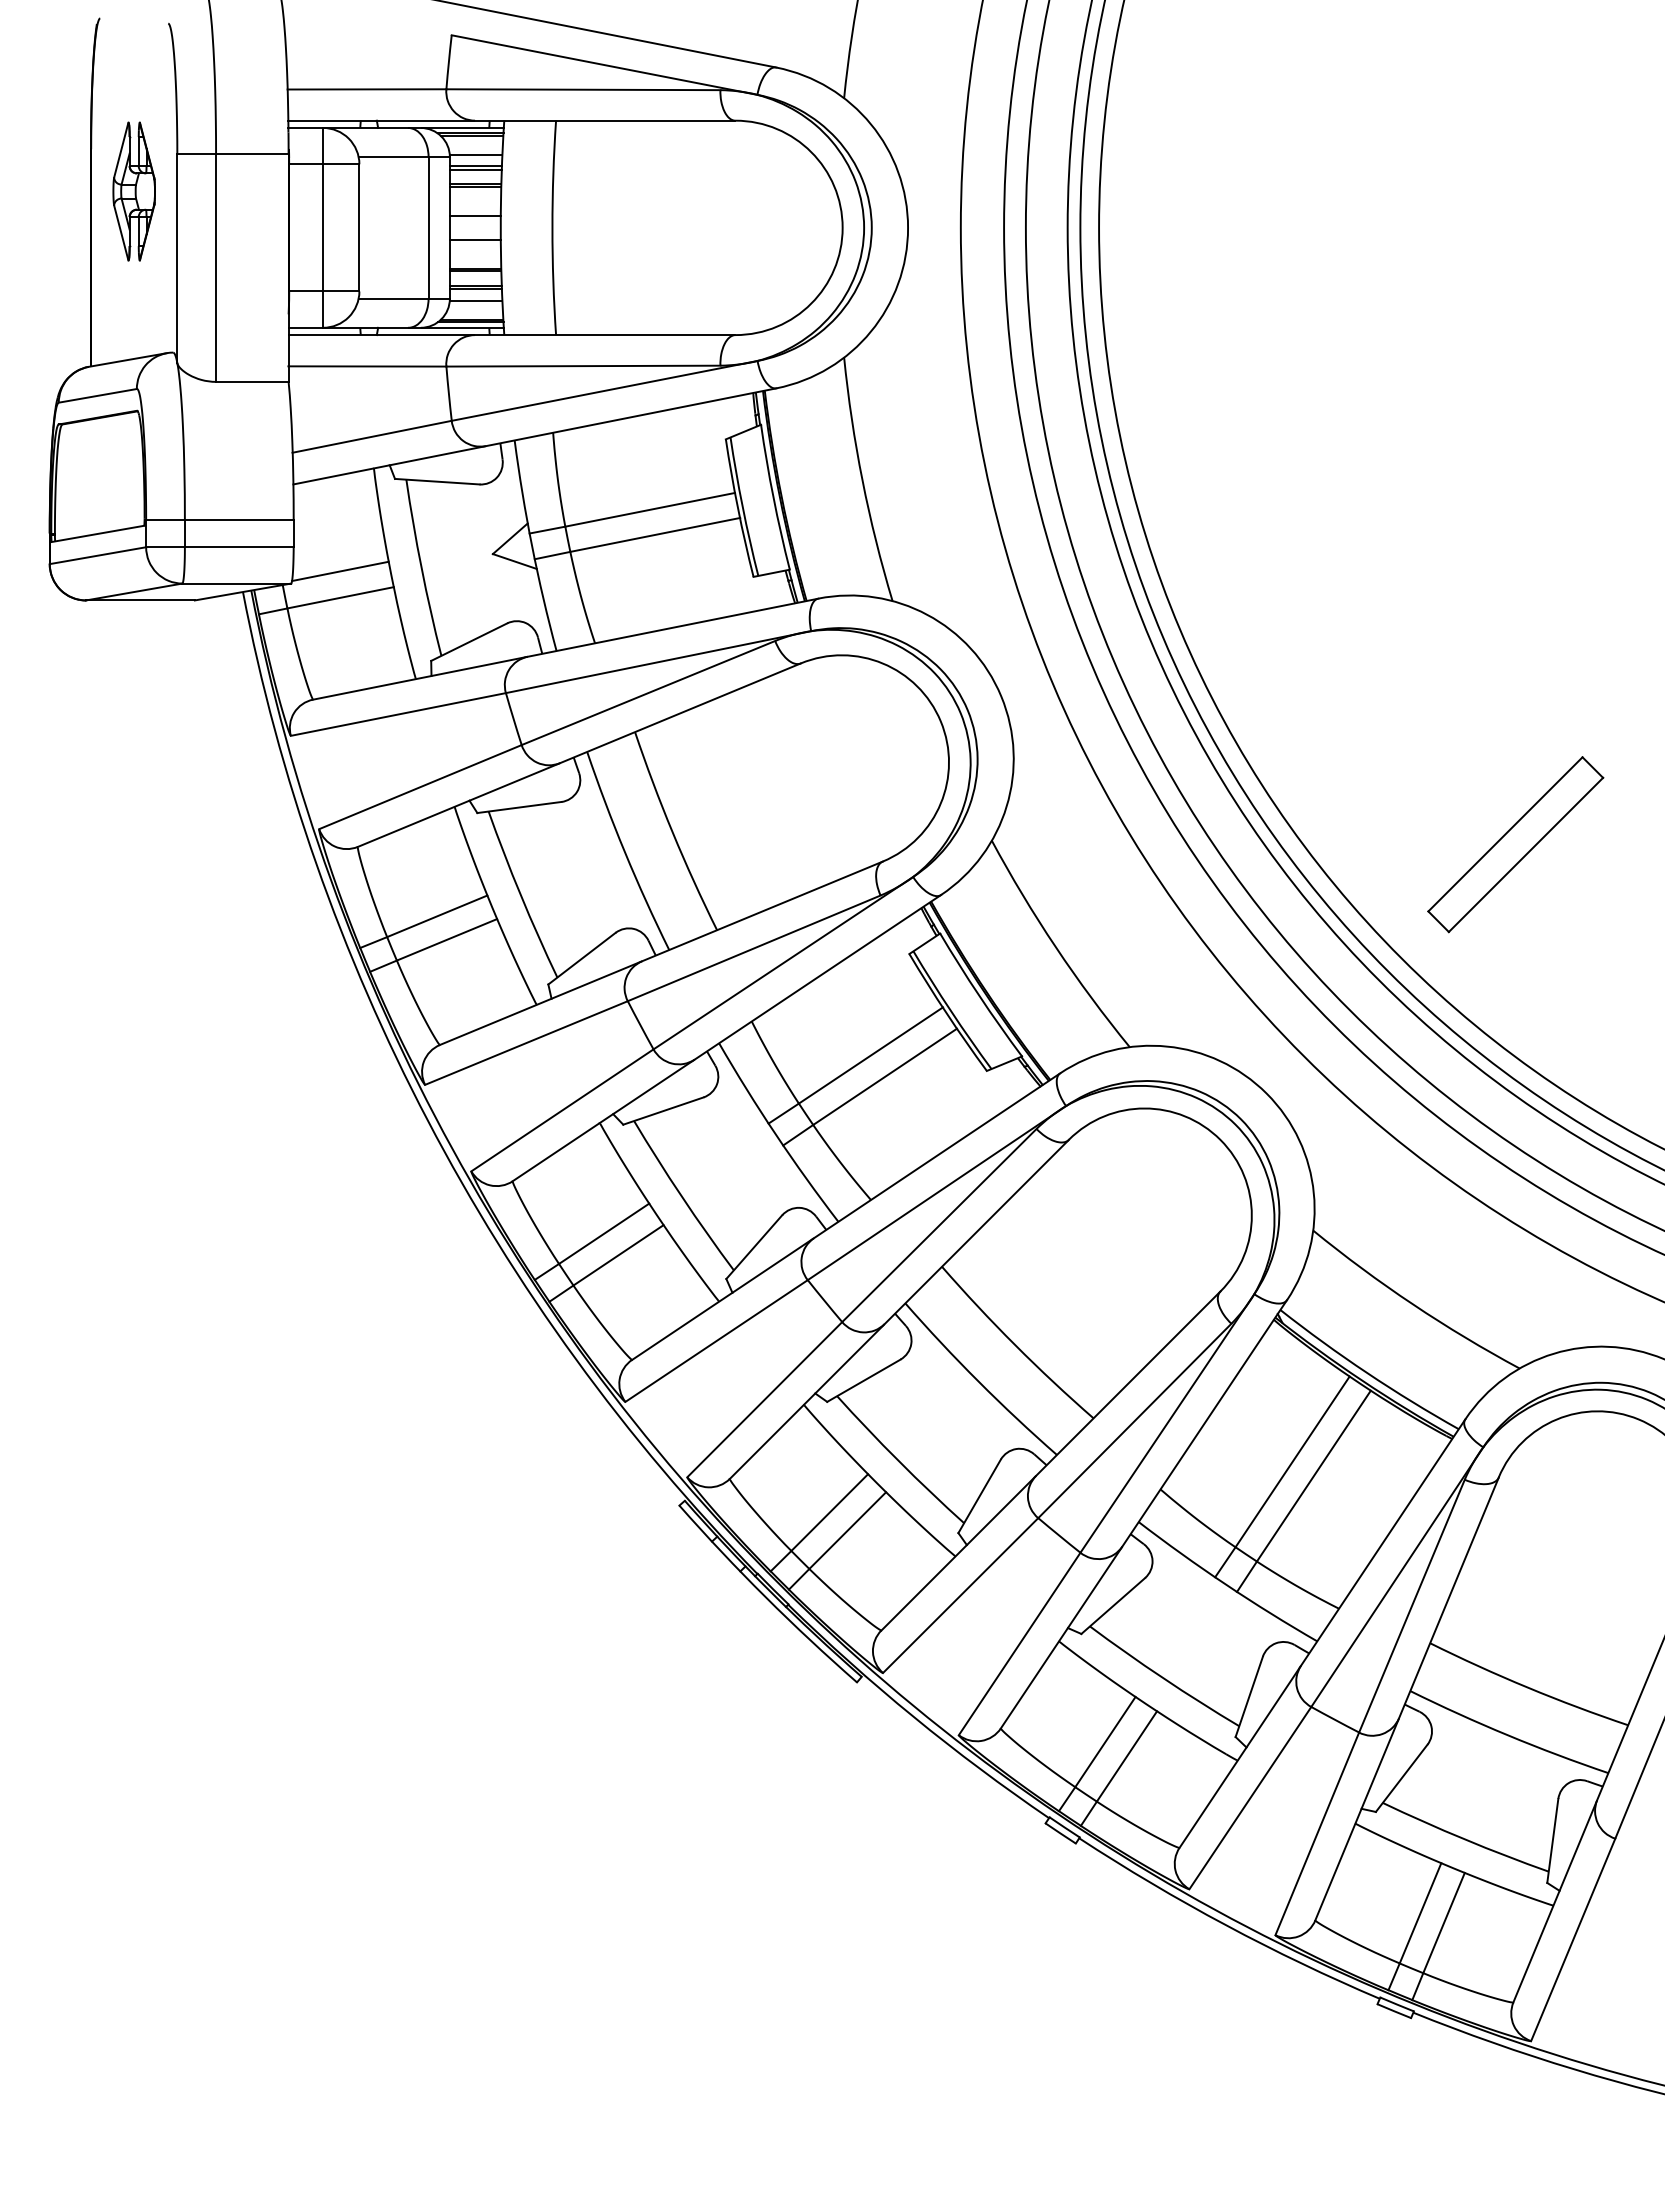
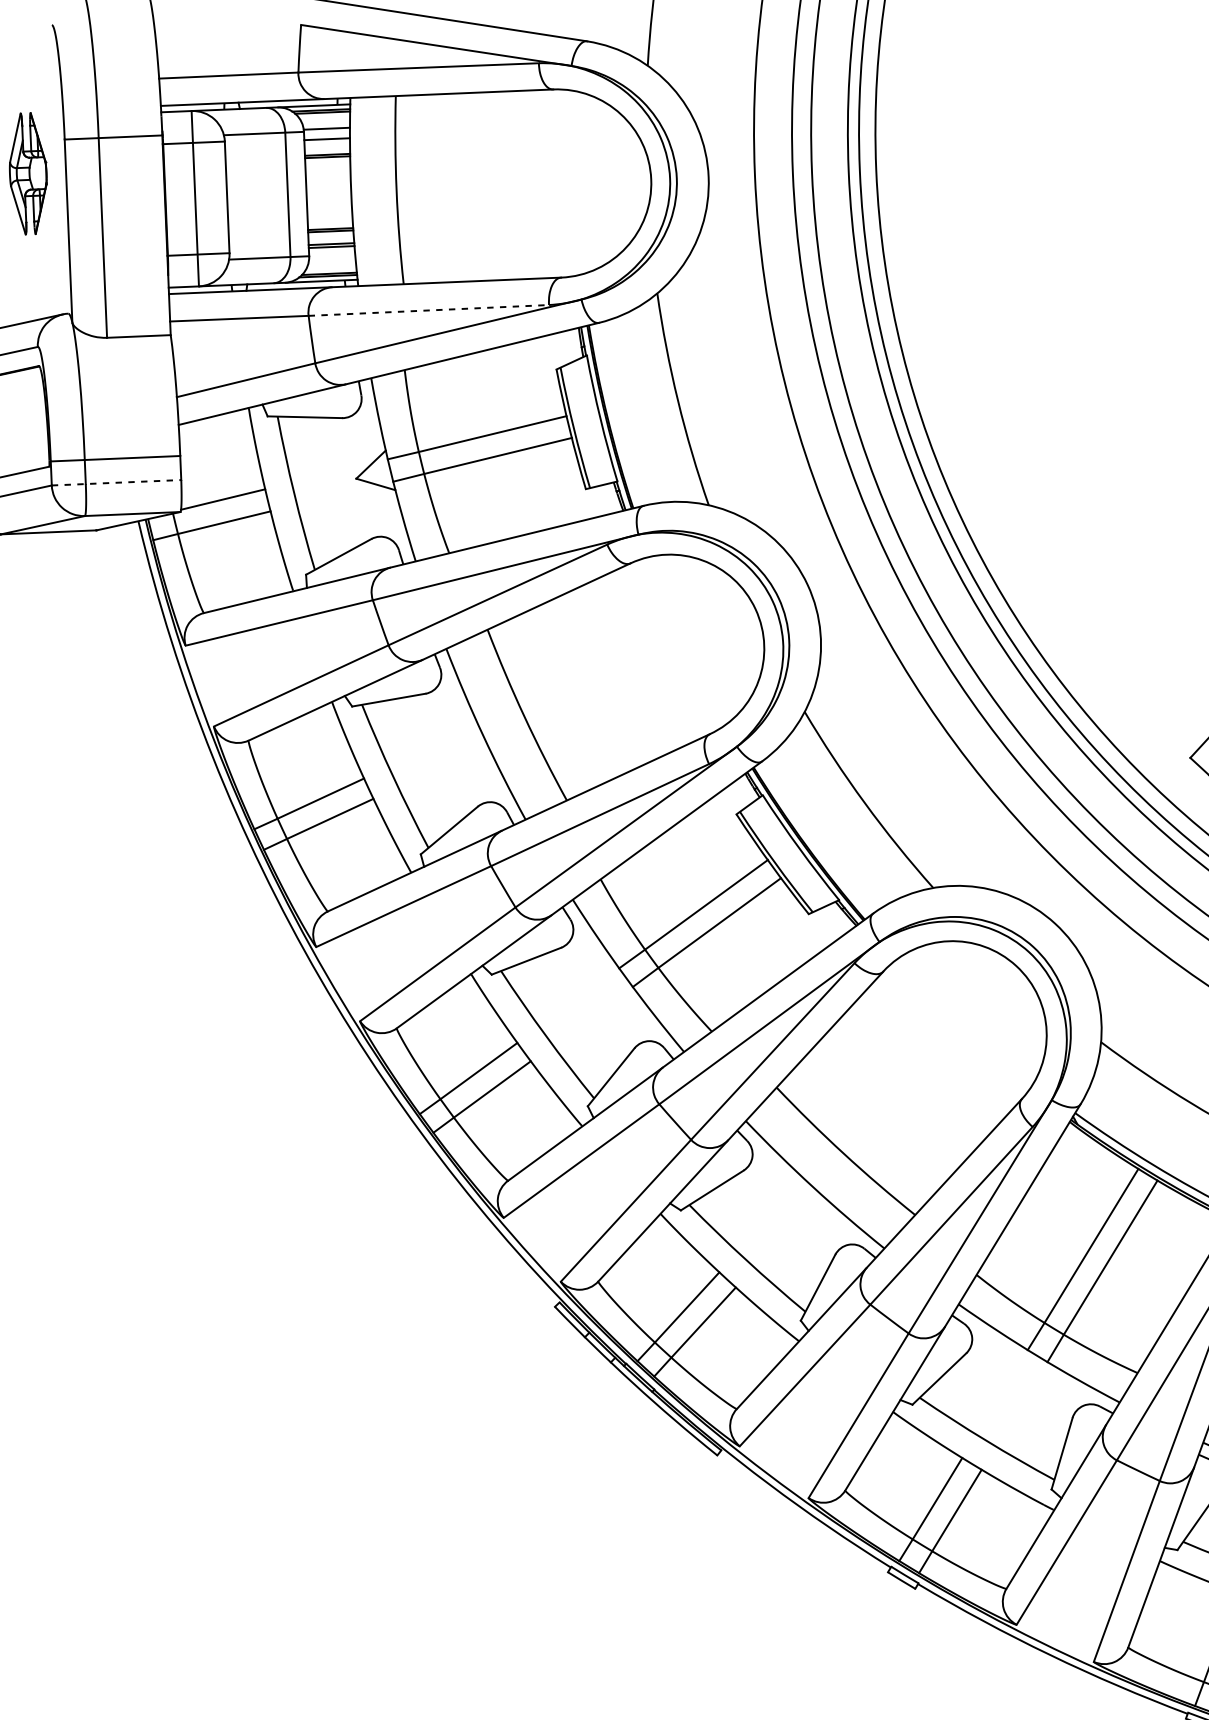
line: (475, 169) -> (326, 141), removed
line: (474, 216) -> (327, 183), removed
line: (474, 239) -> (328, 203), removed
line: (475, 301) -> (331, 257), removed
line: (583, 366) -> (428, 310), solid -> dashed
line: (219, 547) -> (116, 483), solid -> dashed

